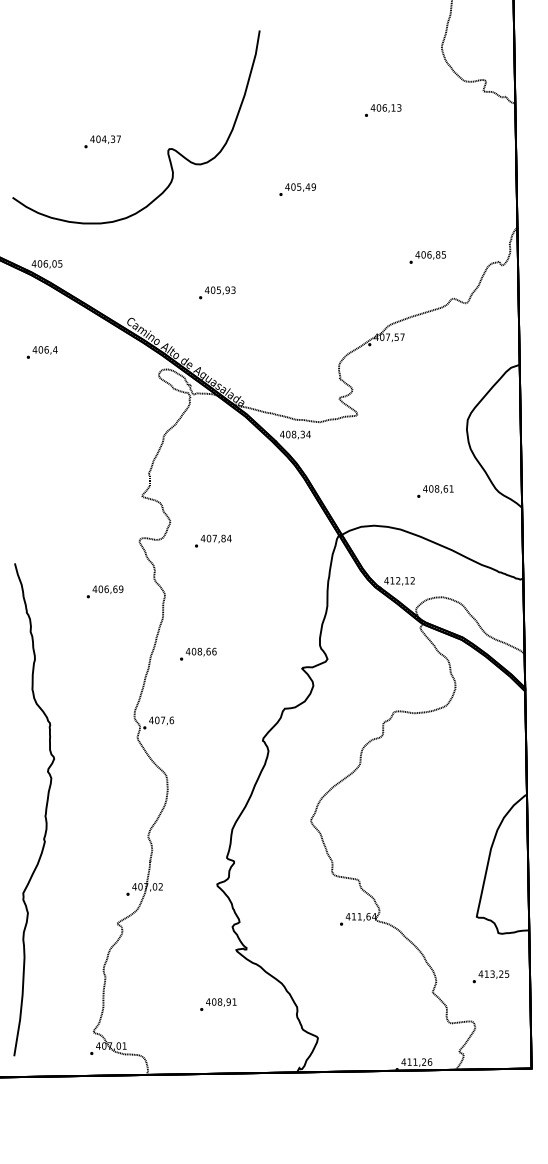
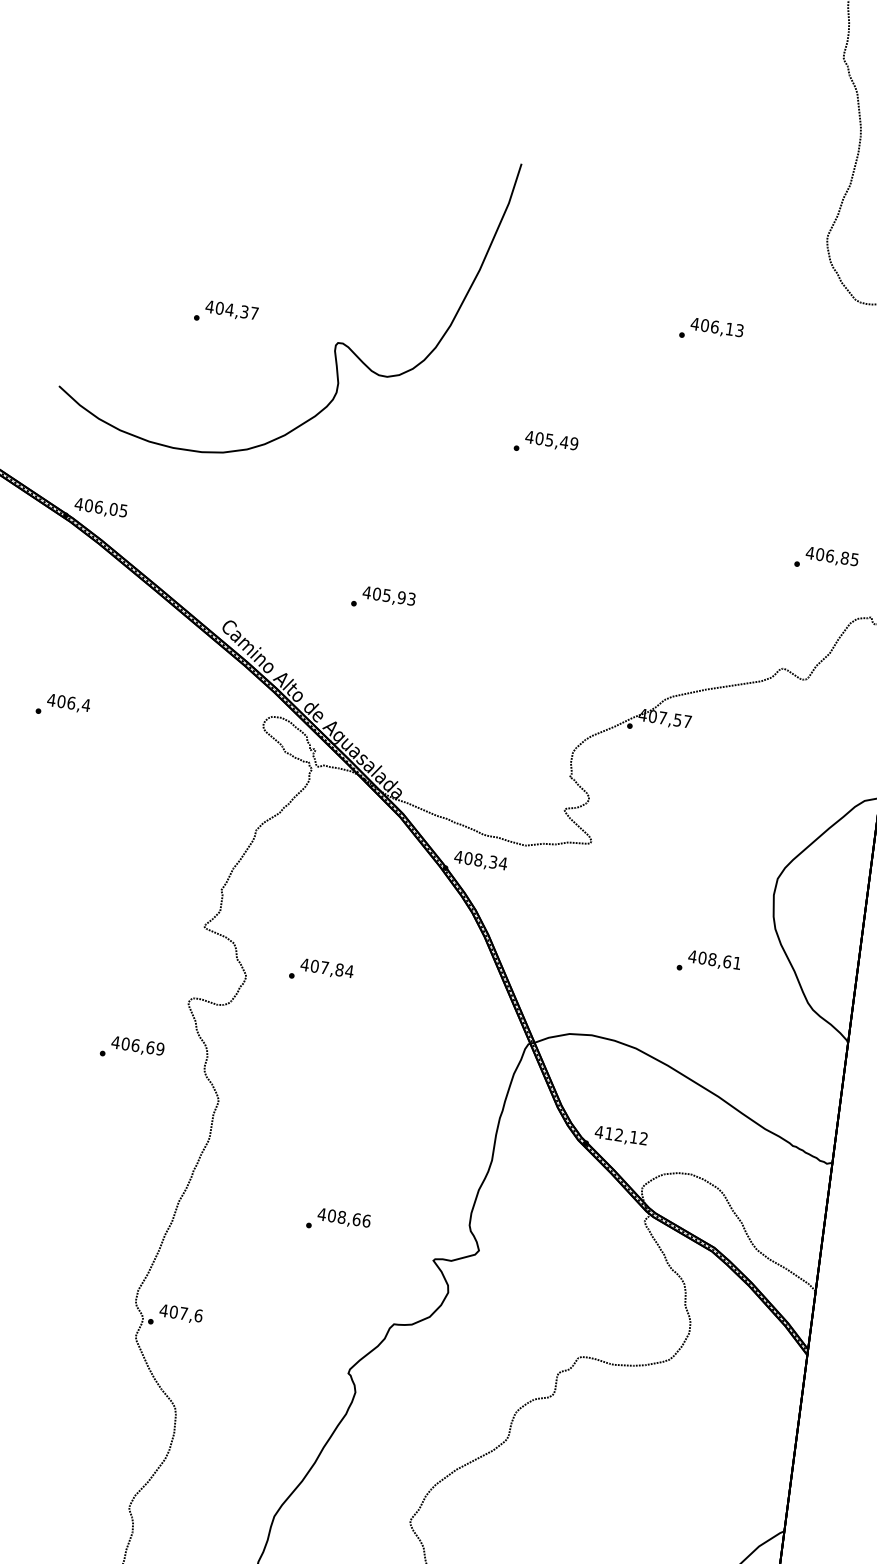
text: (427, 257) -> (826, 560), moved
text: (41, 352) -> (61, 706), moved
text: (435, 491) -> (709, 963), moved
text: (213, 540) -> (322, 970), moved
text: (104, 591) -> (131, 1048), moved
text: (198, 653) -> (339, 1220), moved

